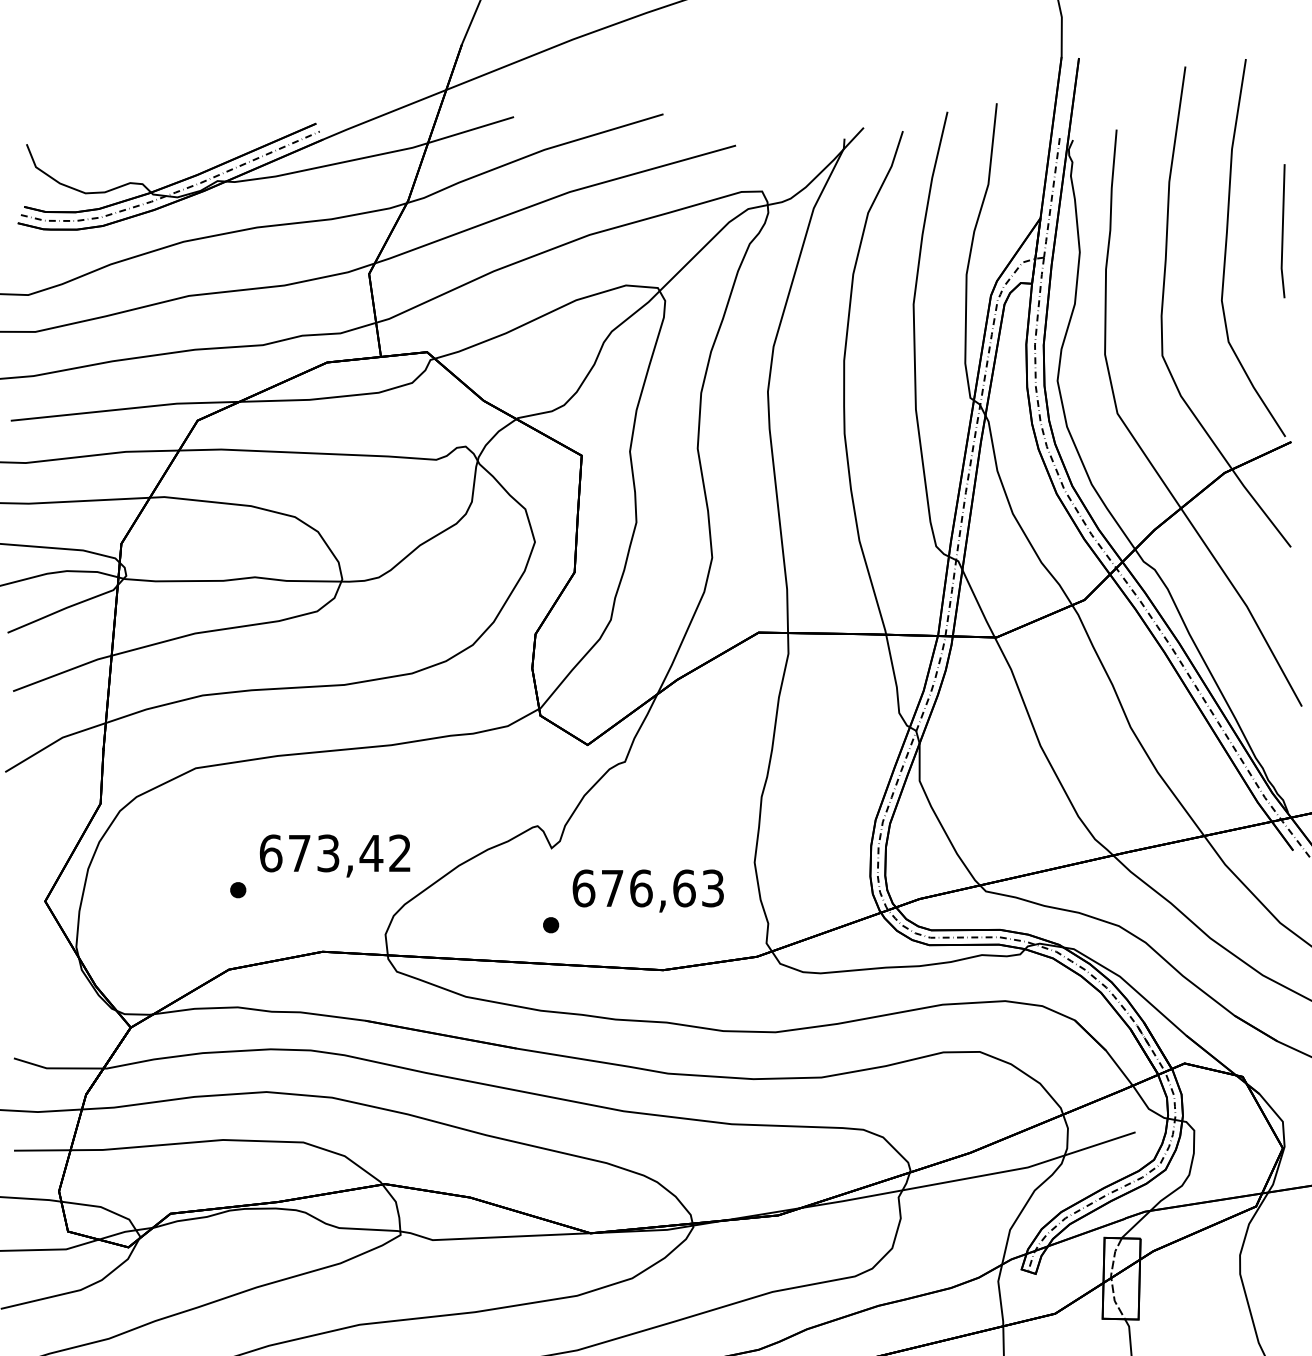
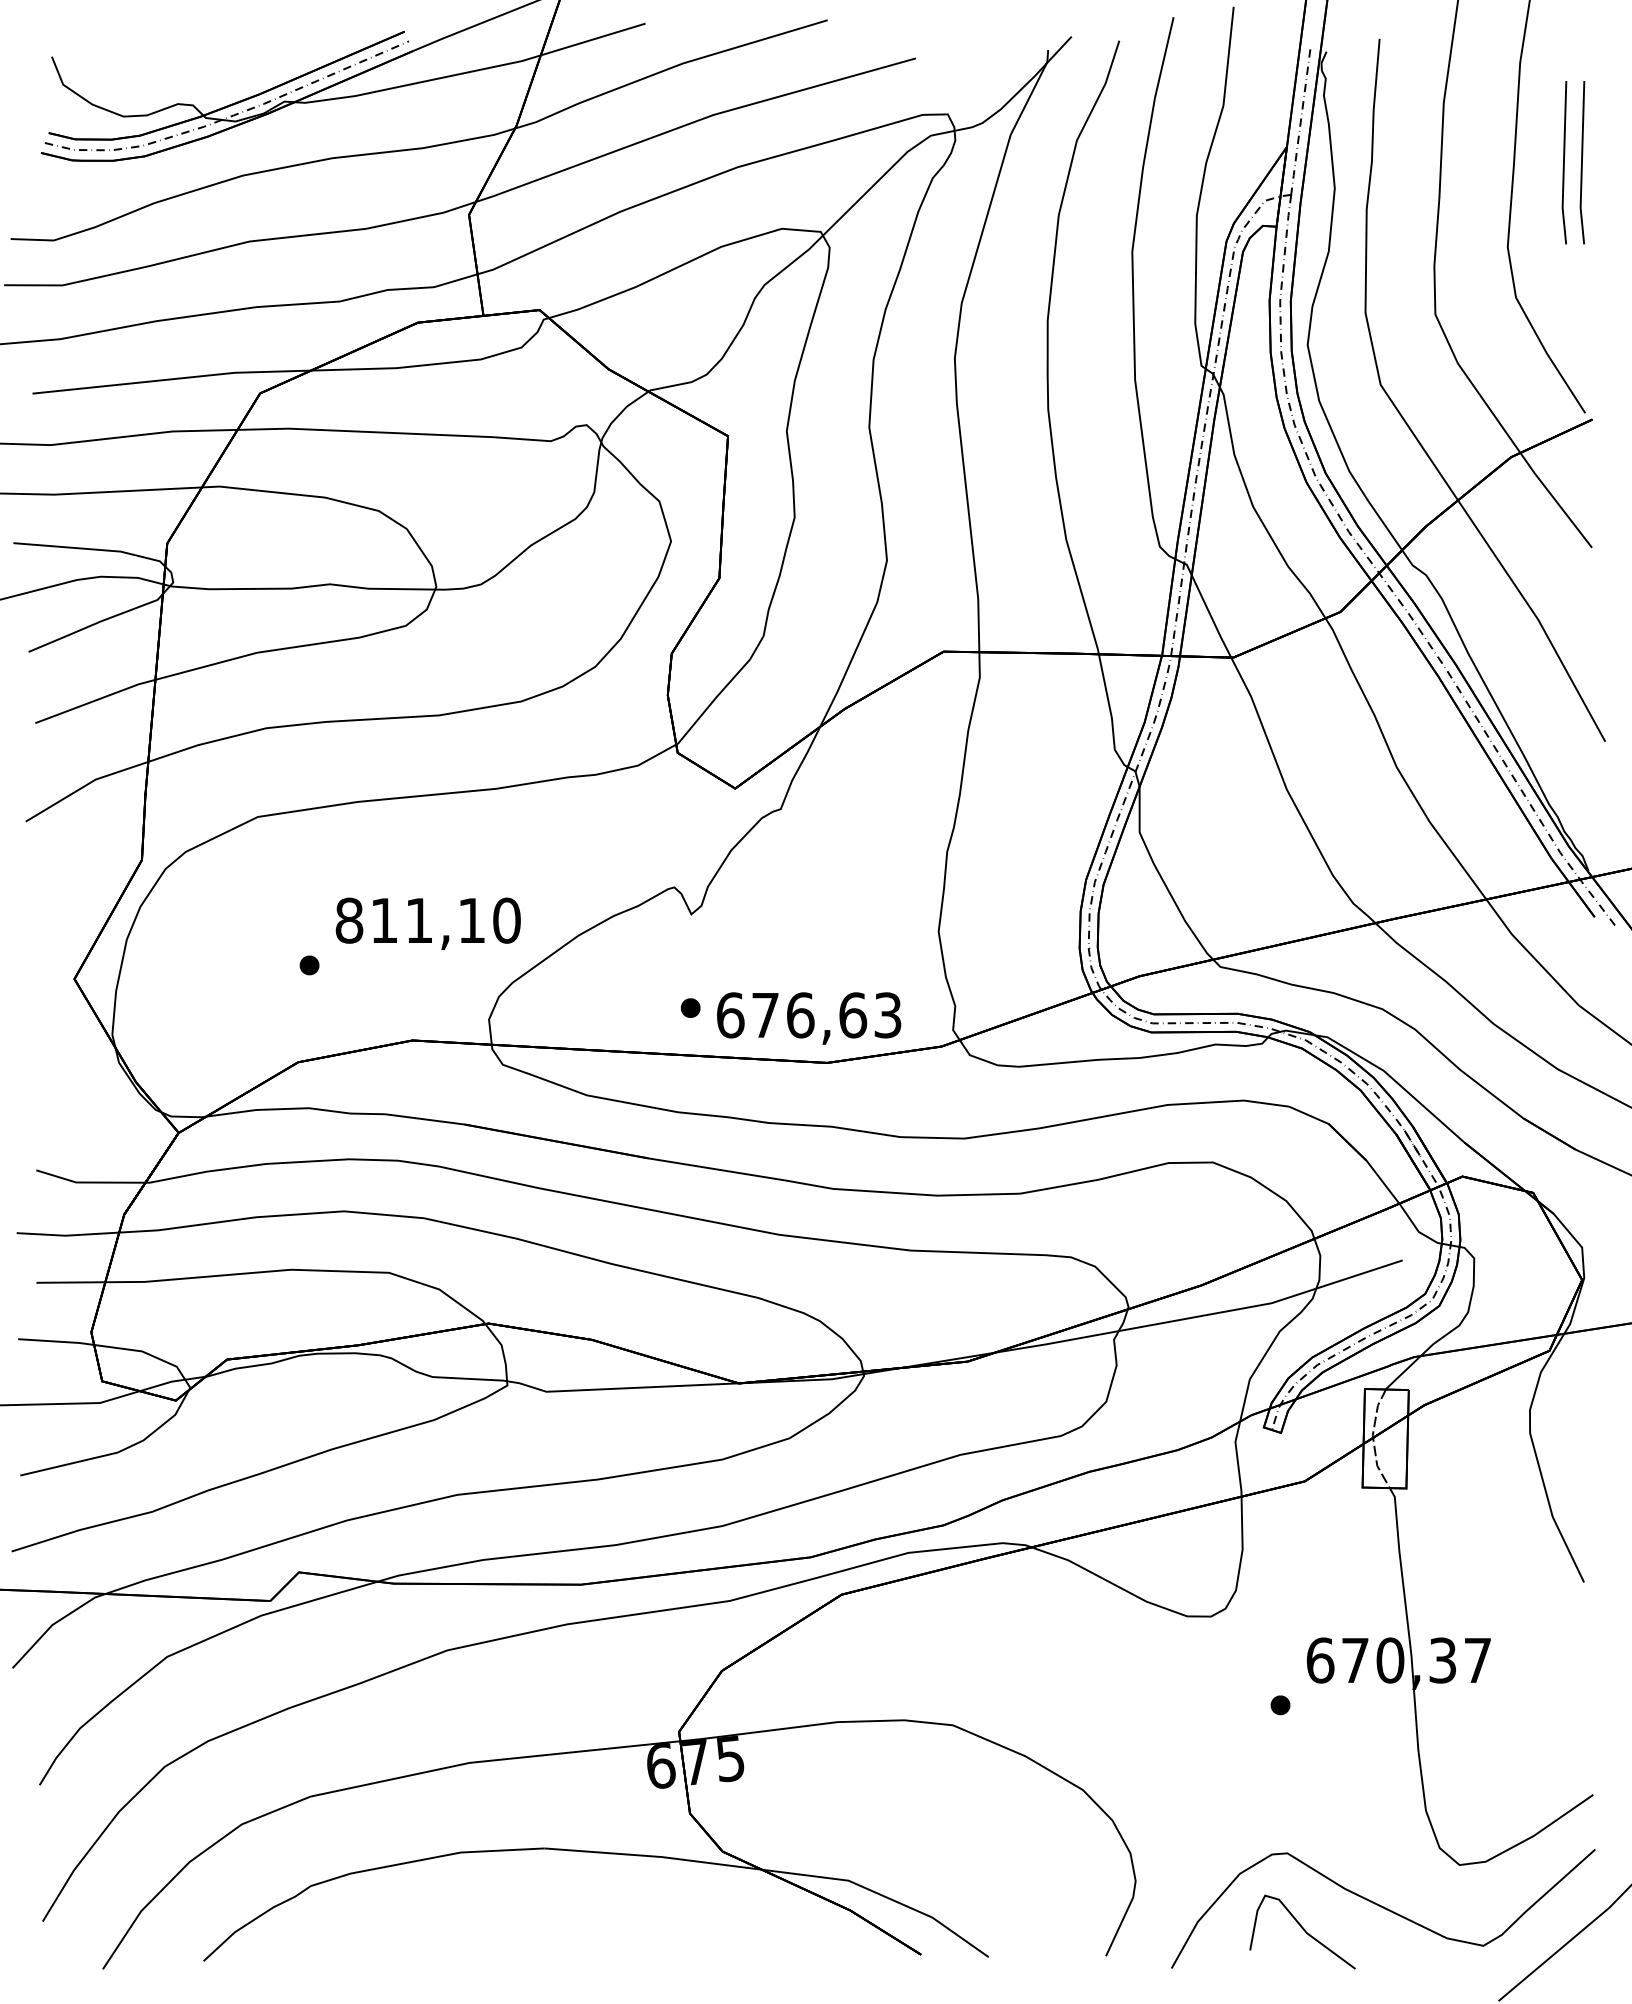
line: (1268, 231) -> (1564, 162), added
text: (335, 853) -> (427, 920), 673,42 -> 811,10
text: (648, 891) -> (809, 1018), moved

